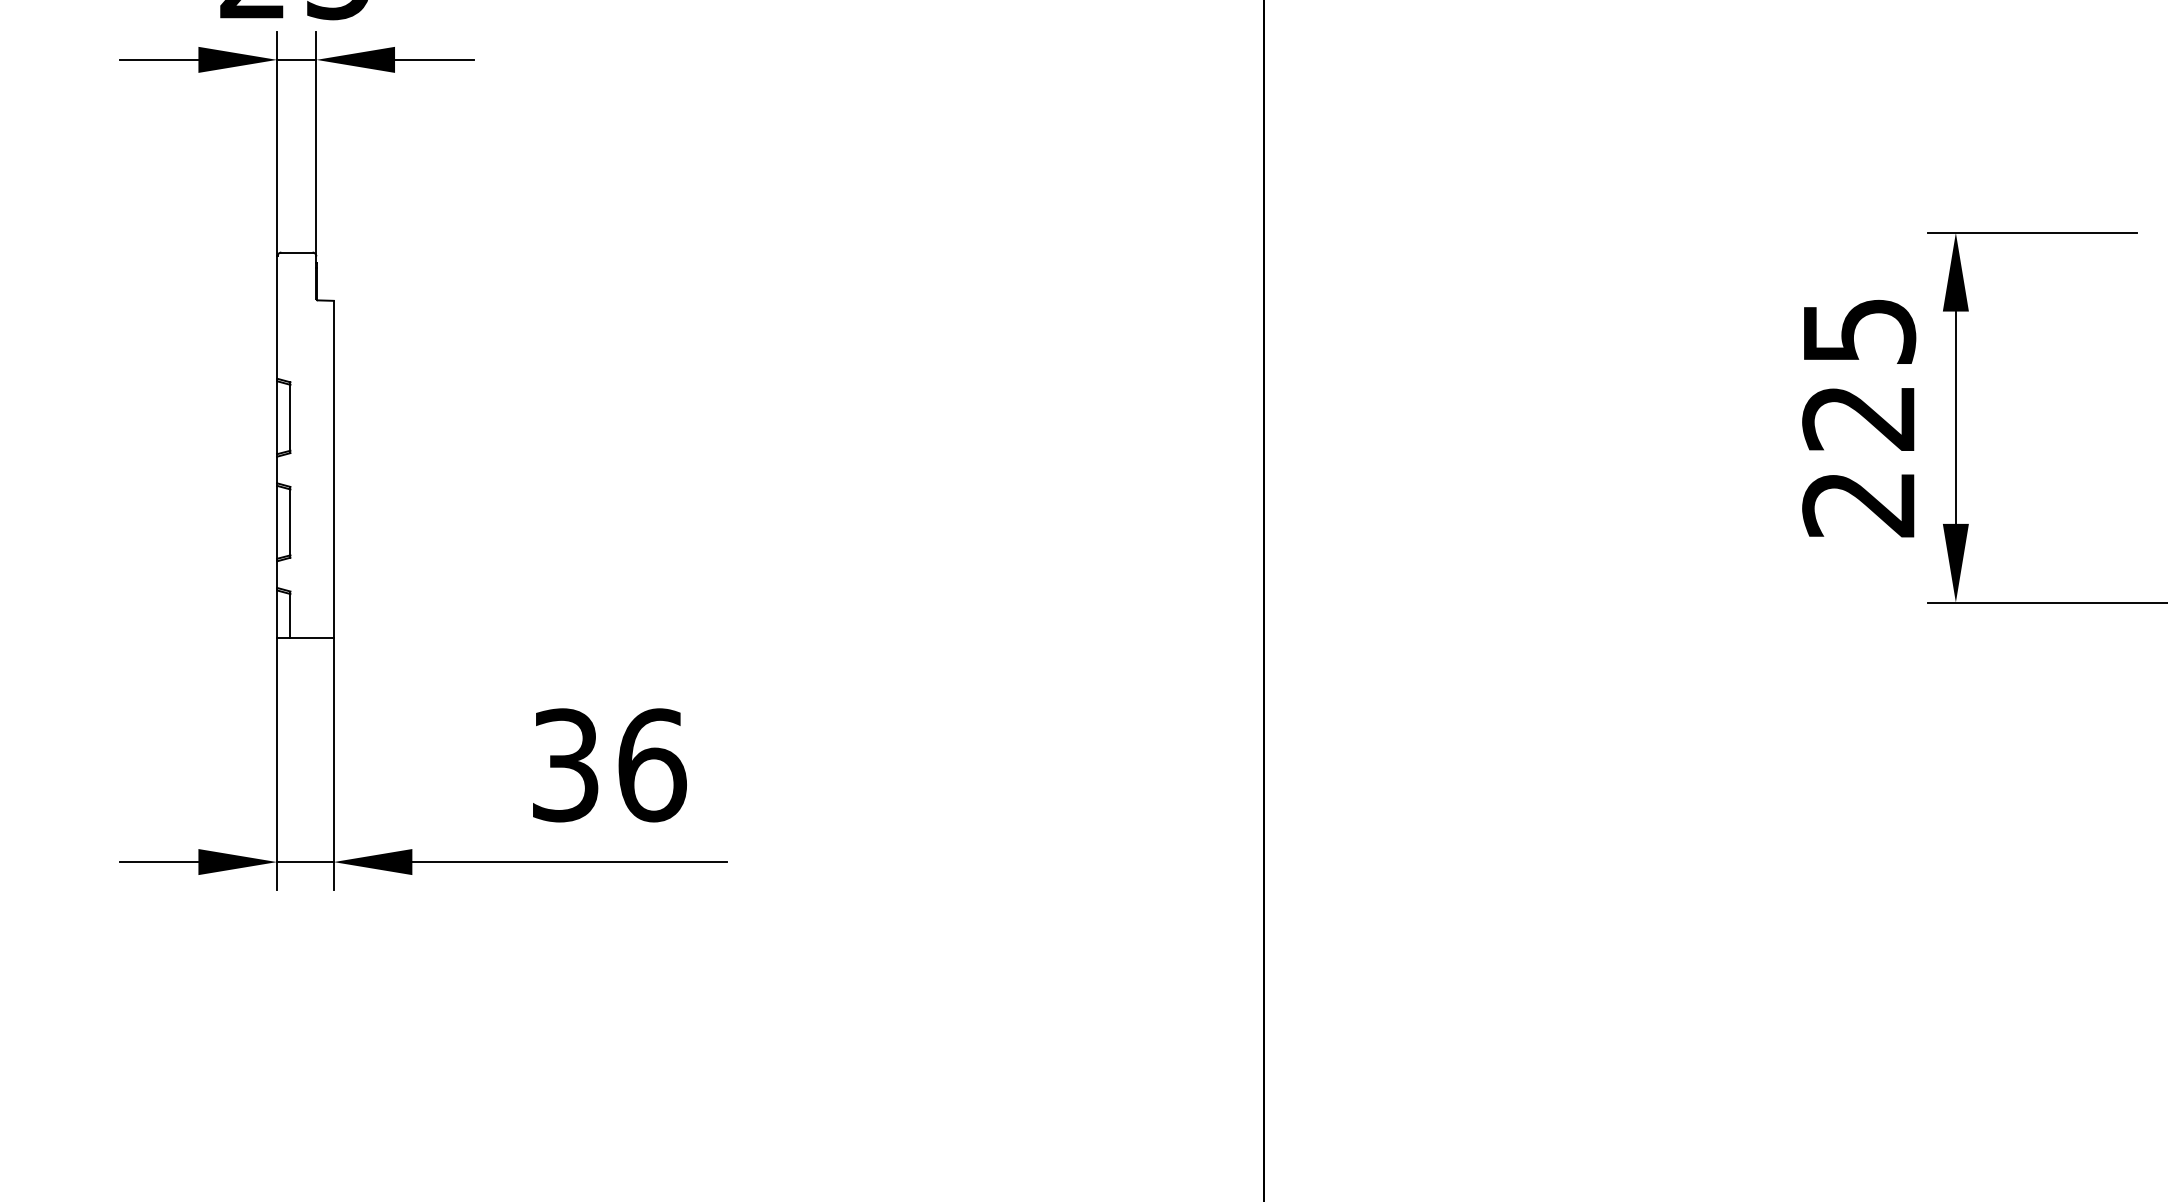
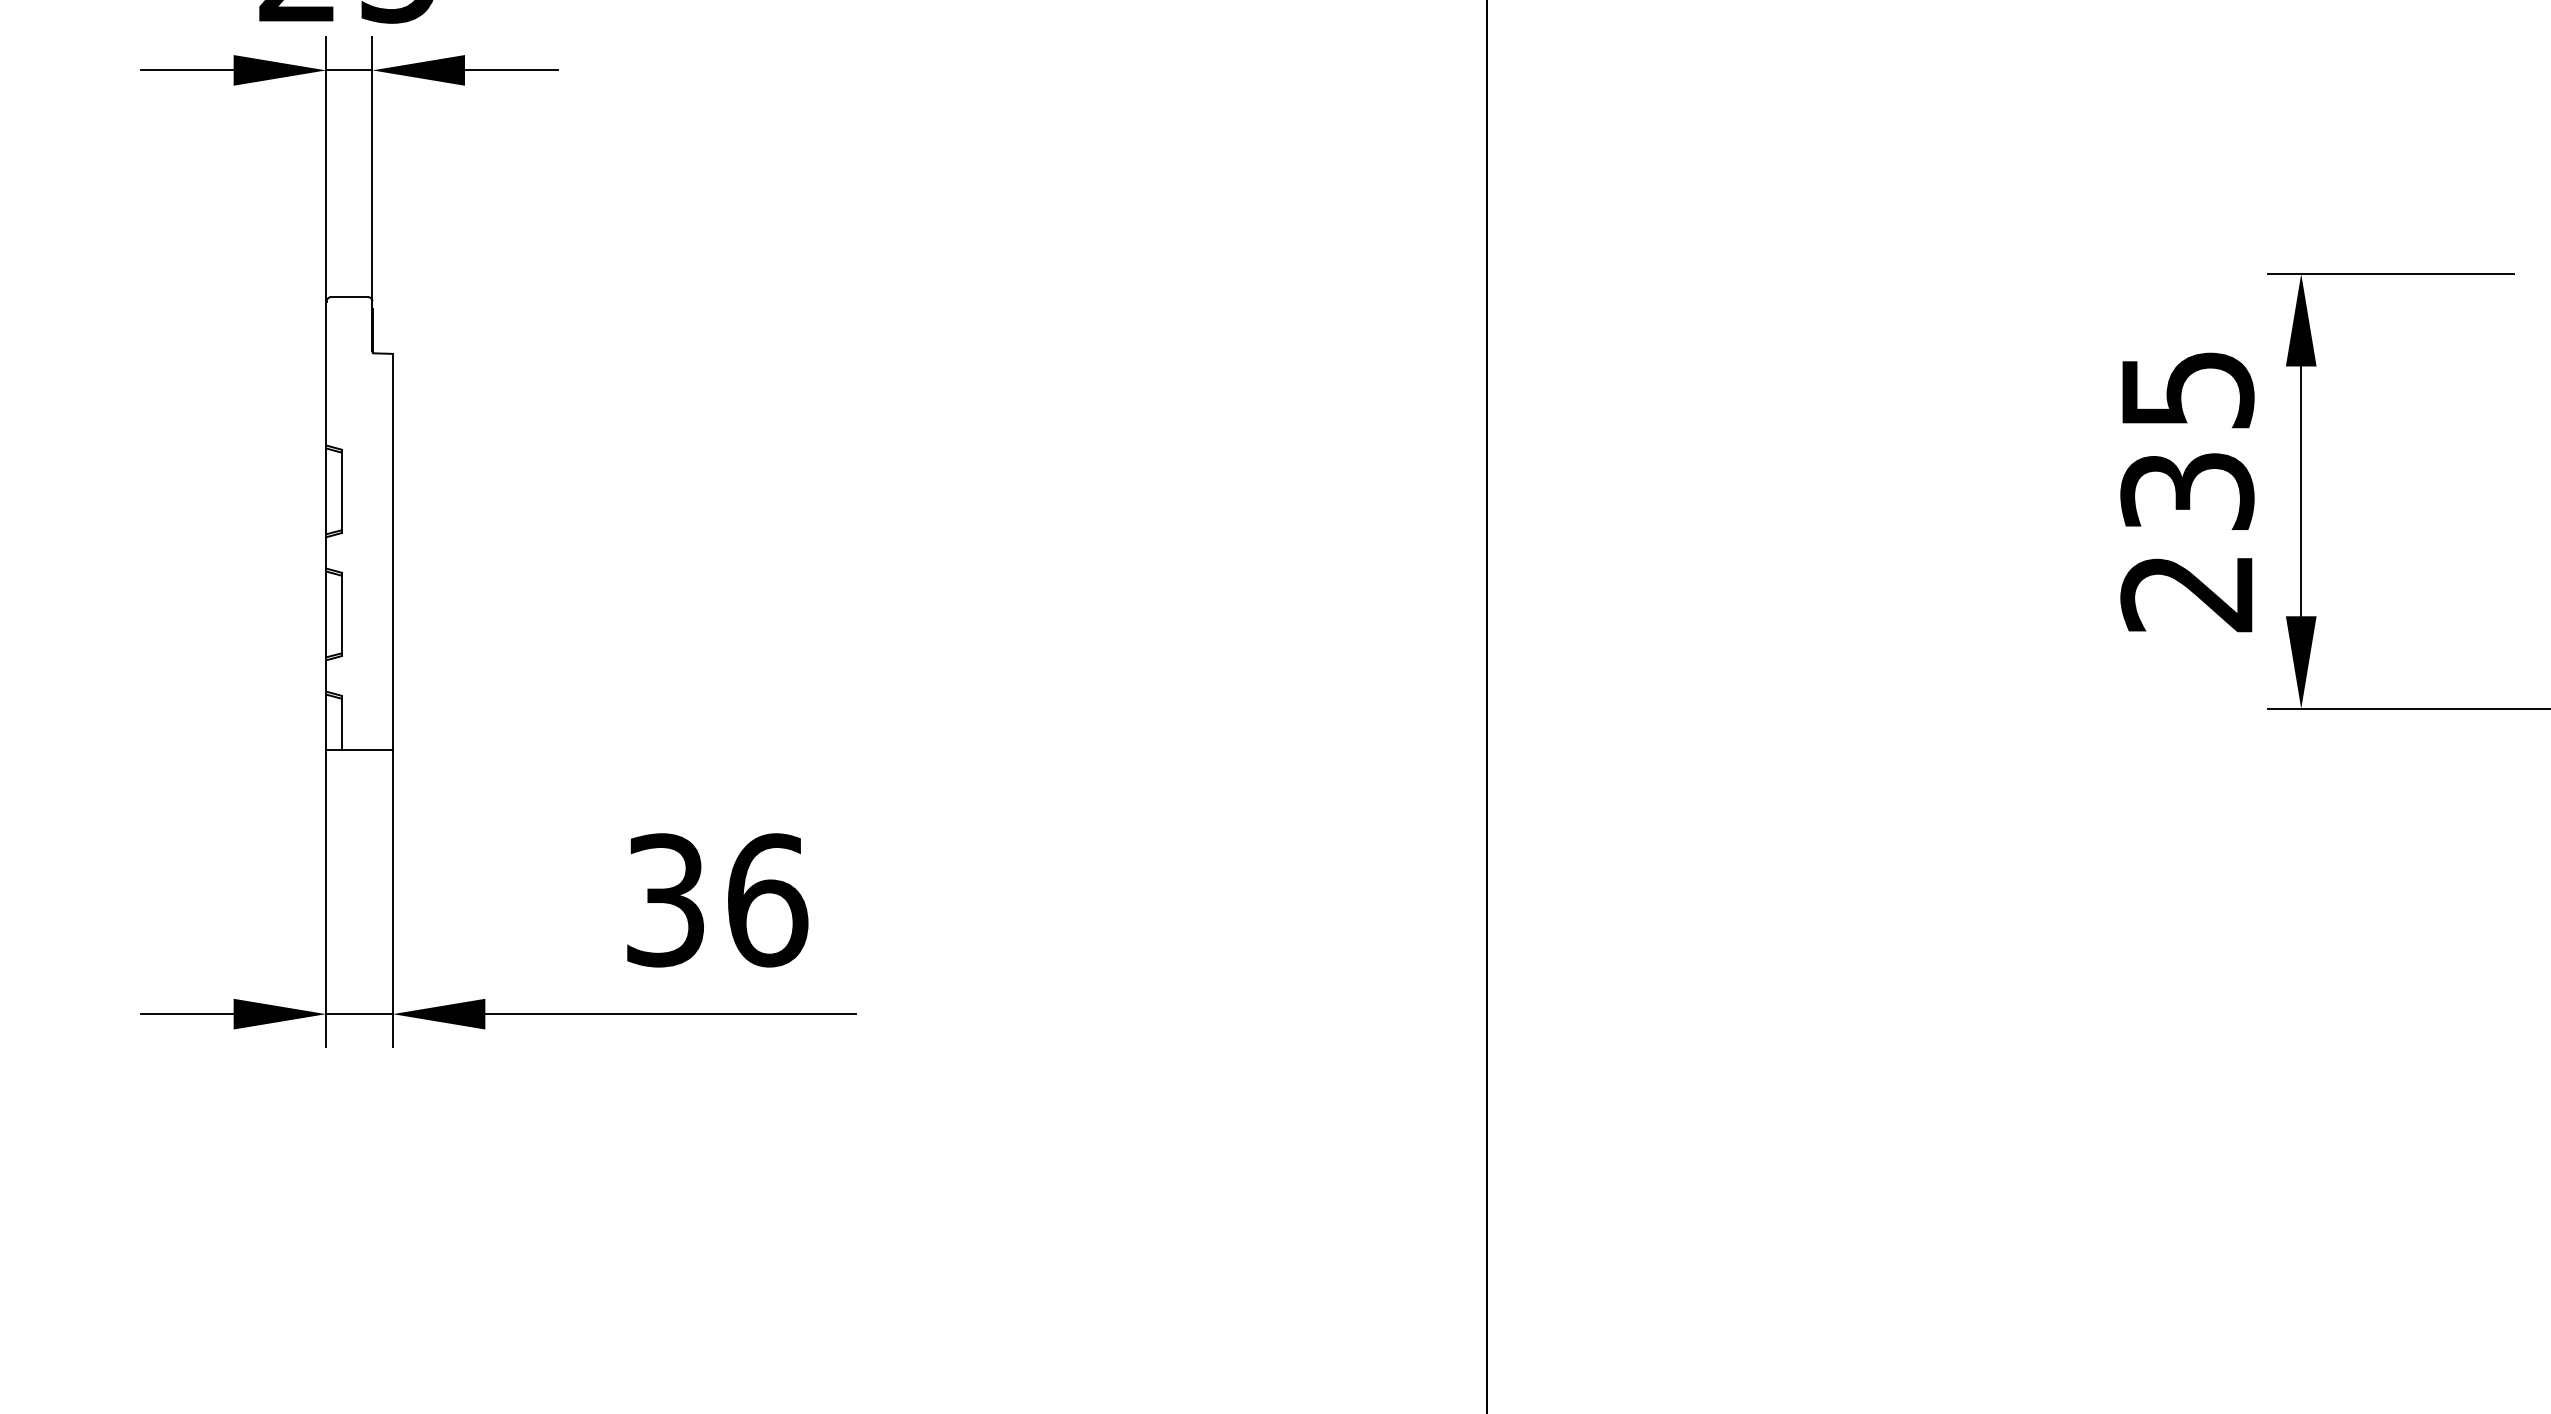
text: (1859, 417) -> (2187, 491), 225 -> 235

